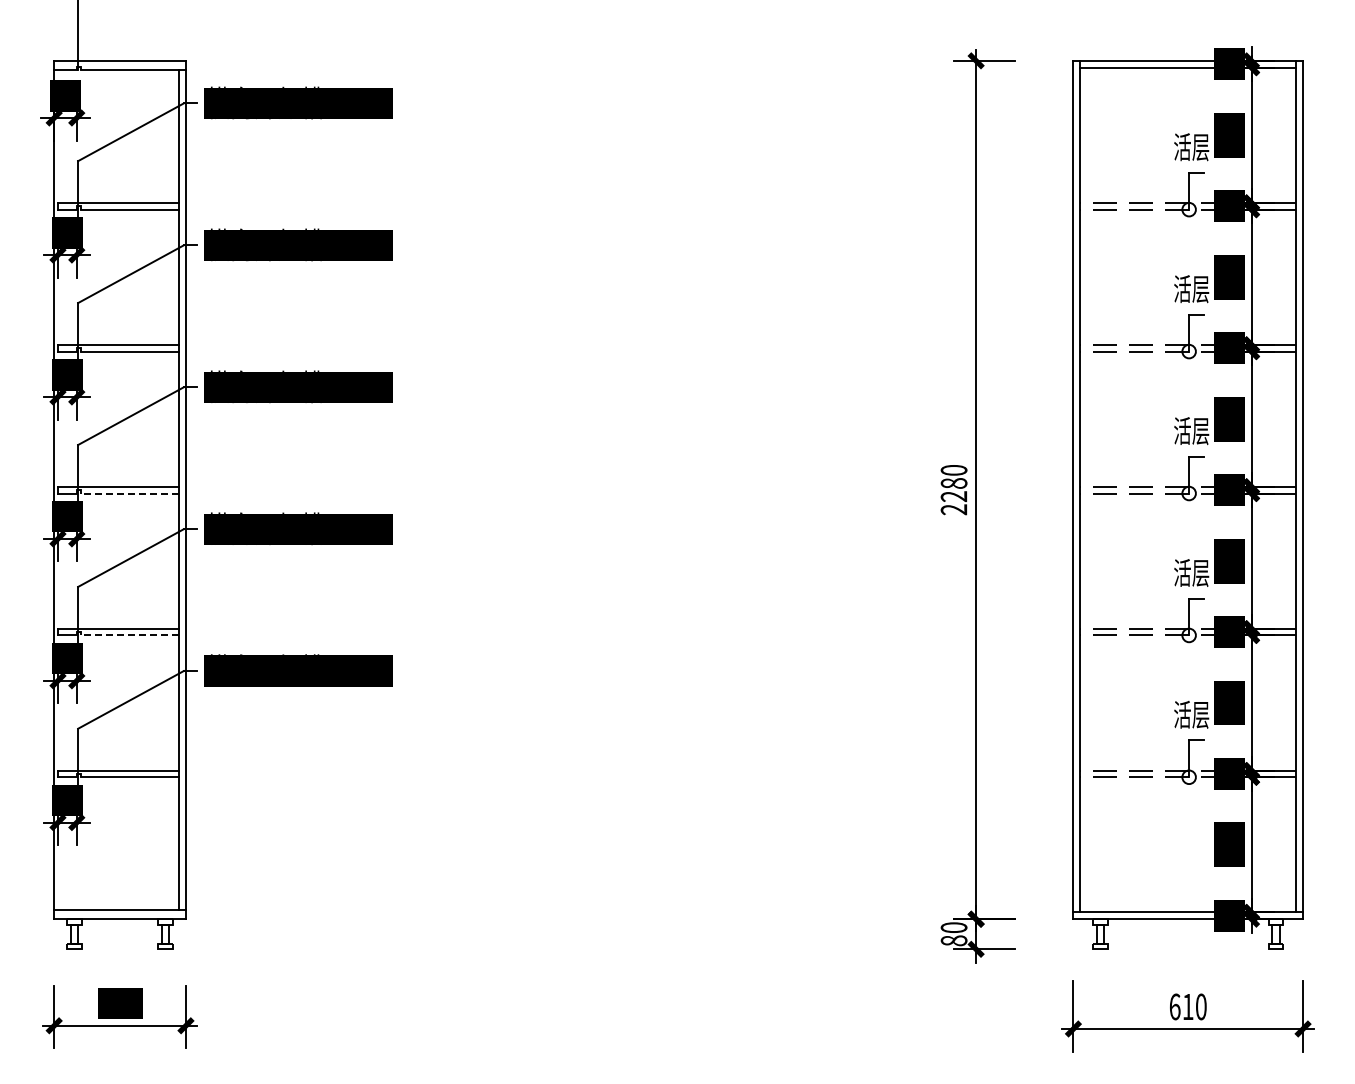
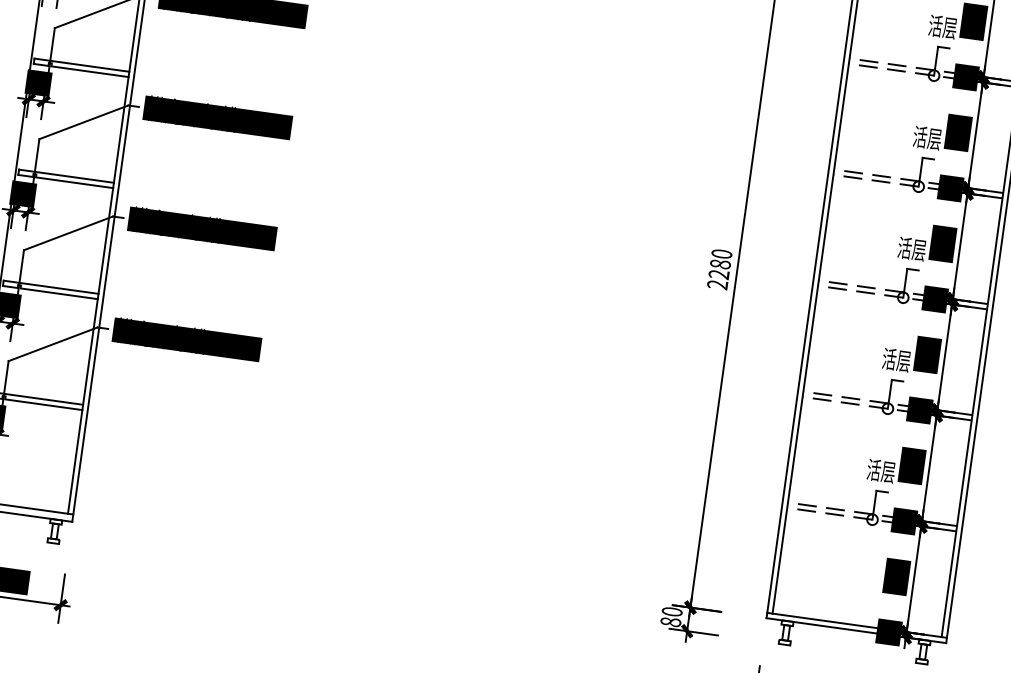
line: (129, 493) -> (74, 182), dashed -> solid
line: (129, 635) -> (58, 293), dashed -> solid

